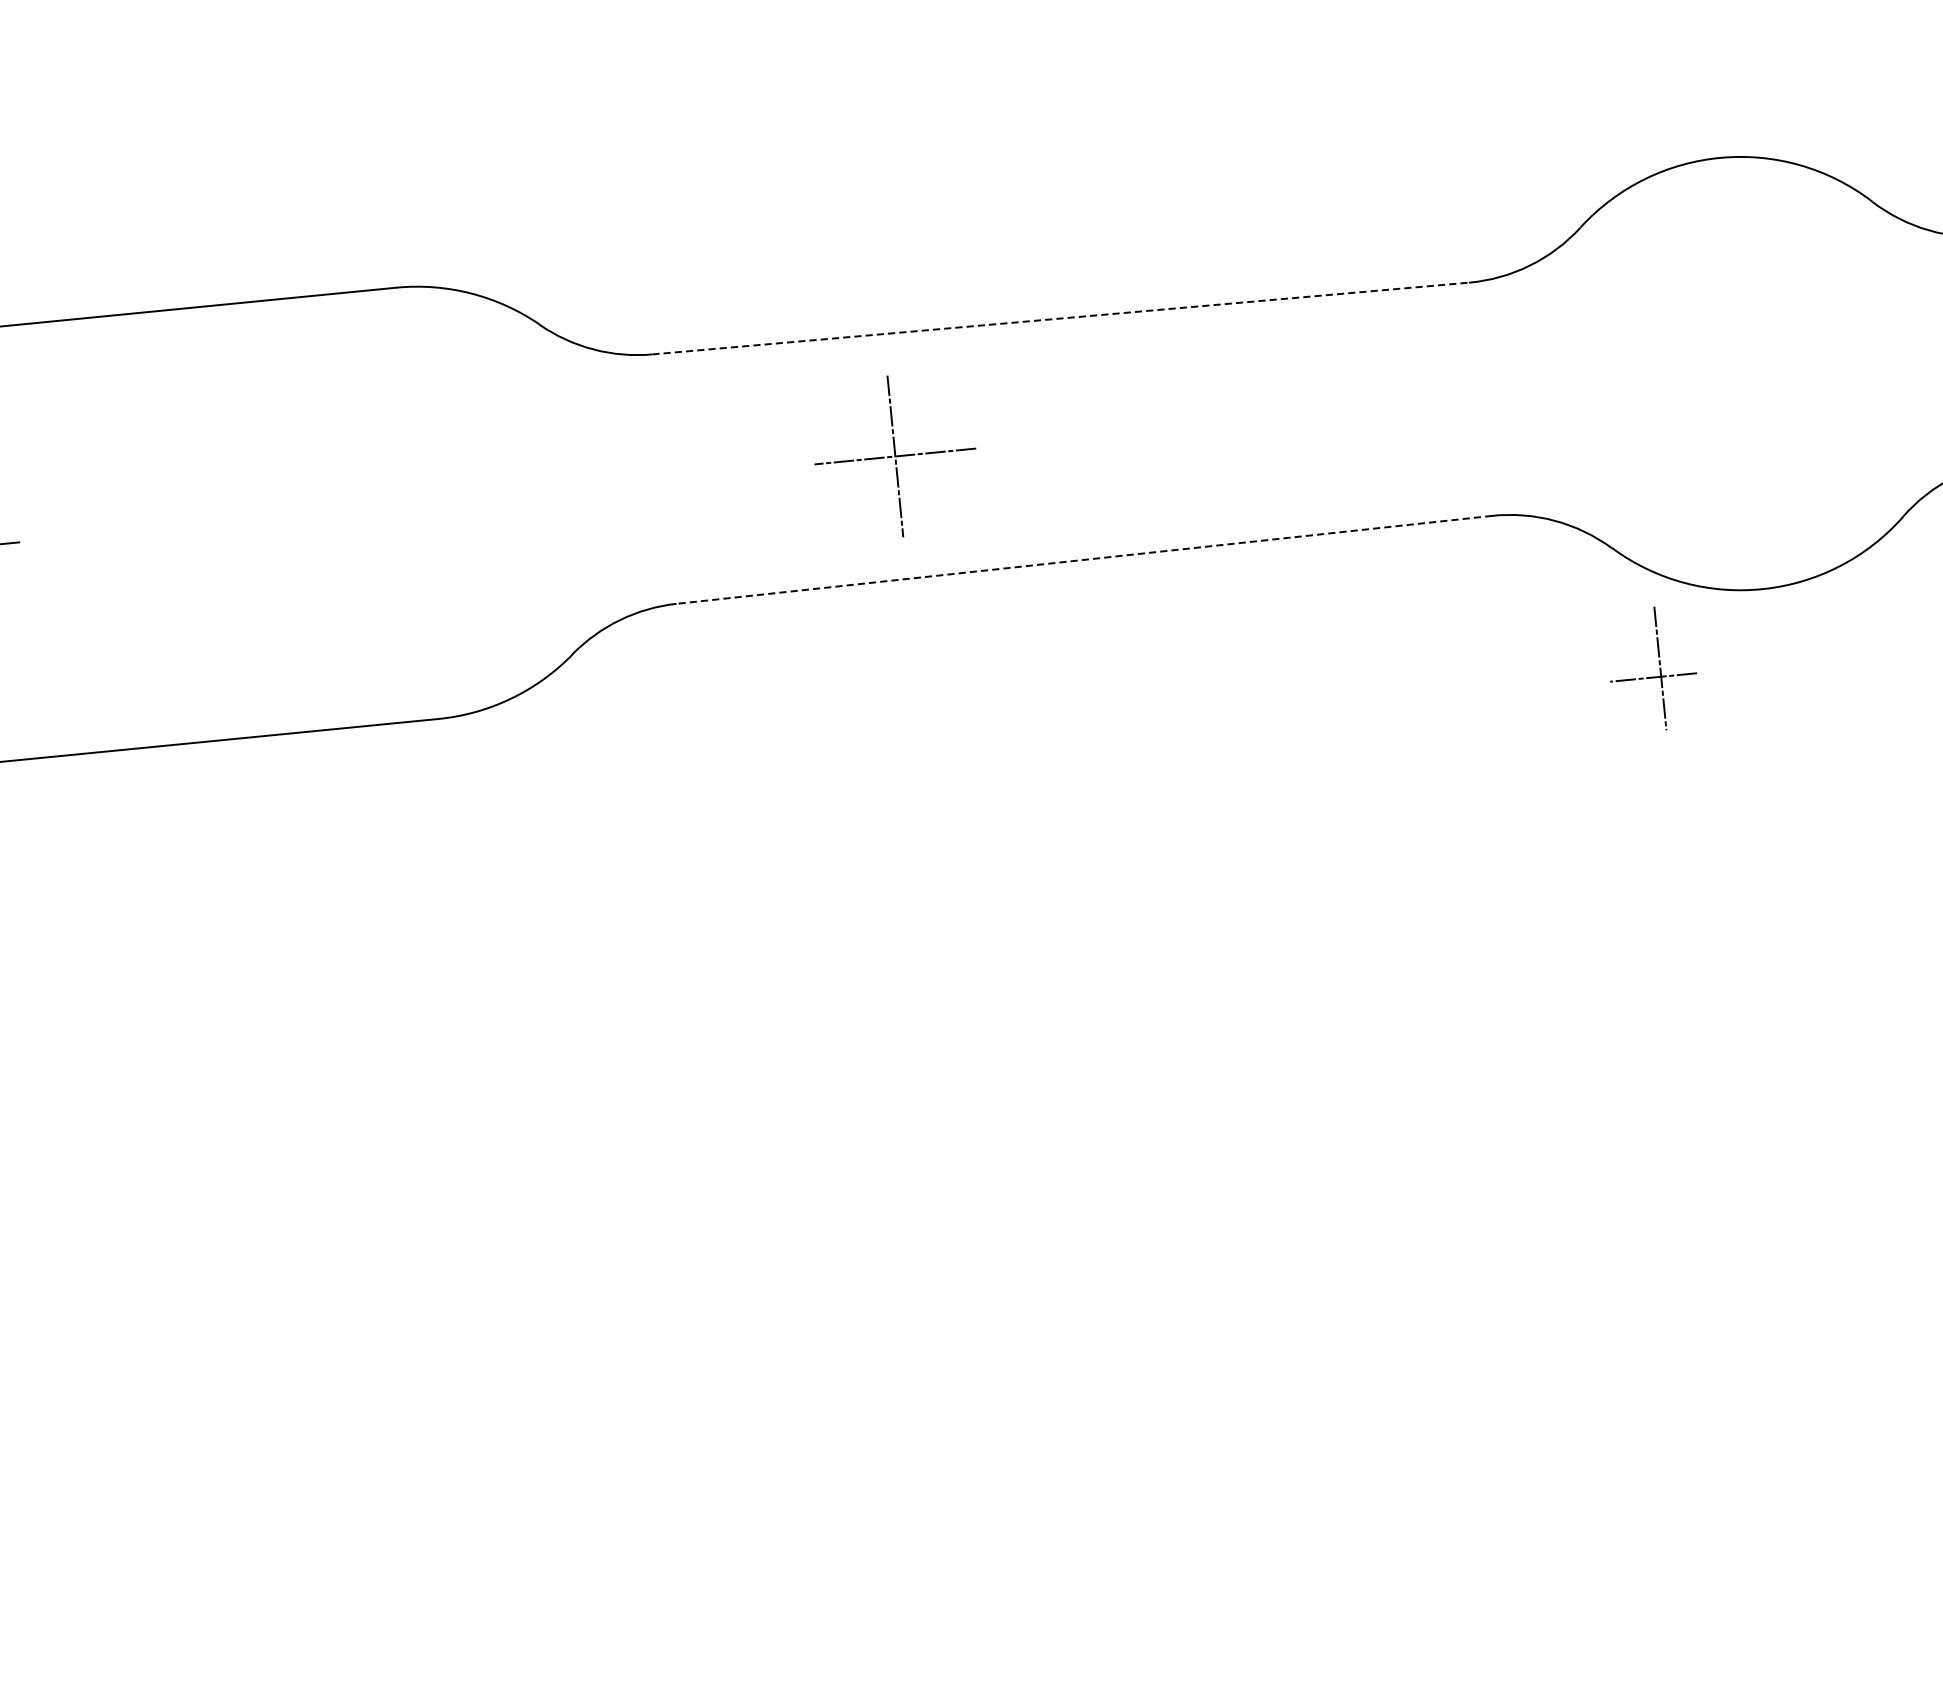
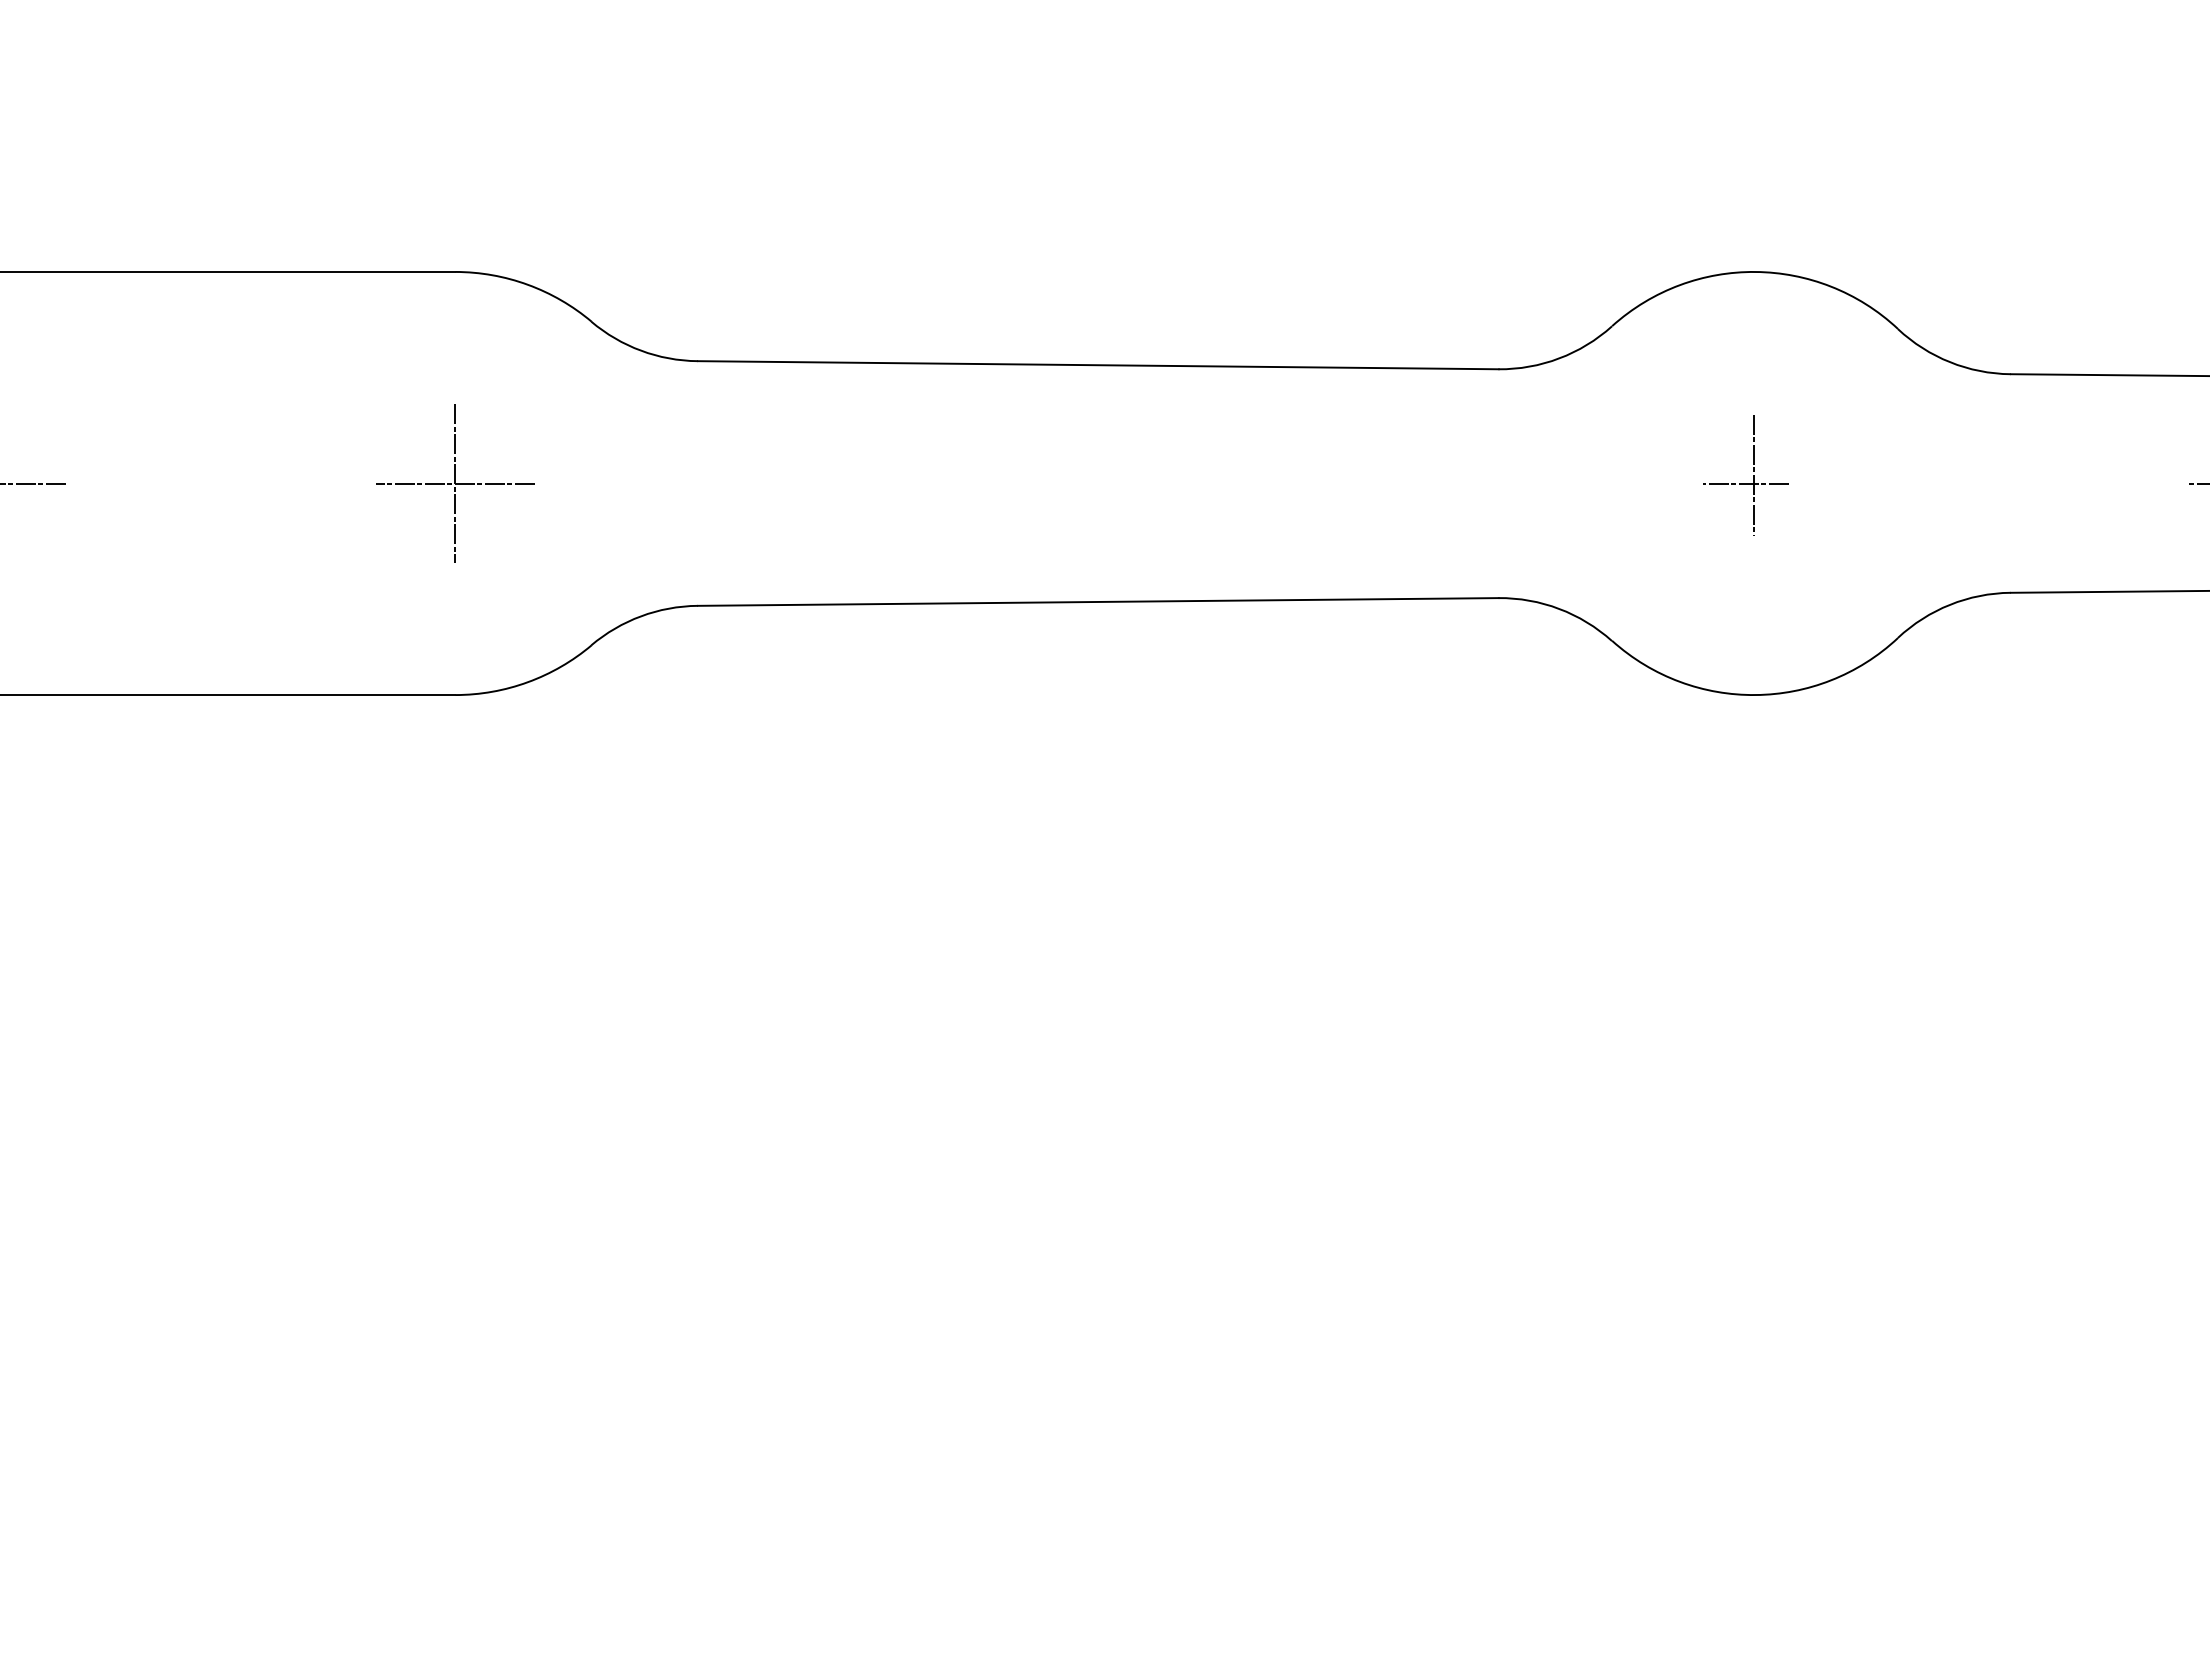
line: (1061, 318) -> (1098, 365), dashed -> solid
part: (895, 456) -> (455, 483), moved
line: (1083, 559) -> (1097, 601), dashed -> solid
part: (1660, 668) -> (1753, 475), moved

